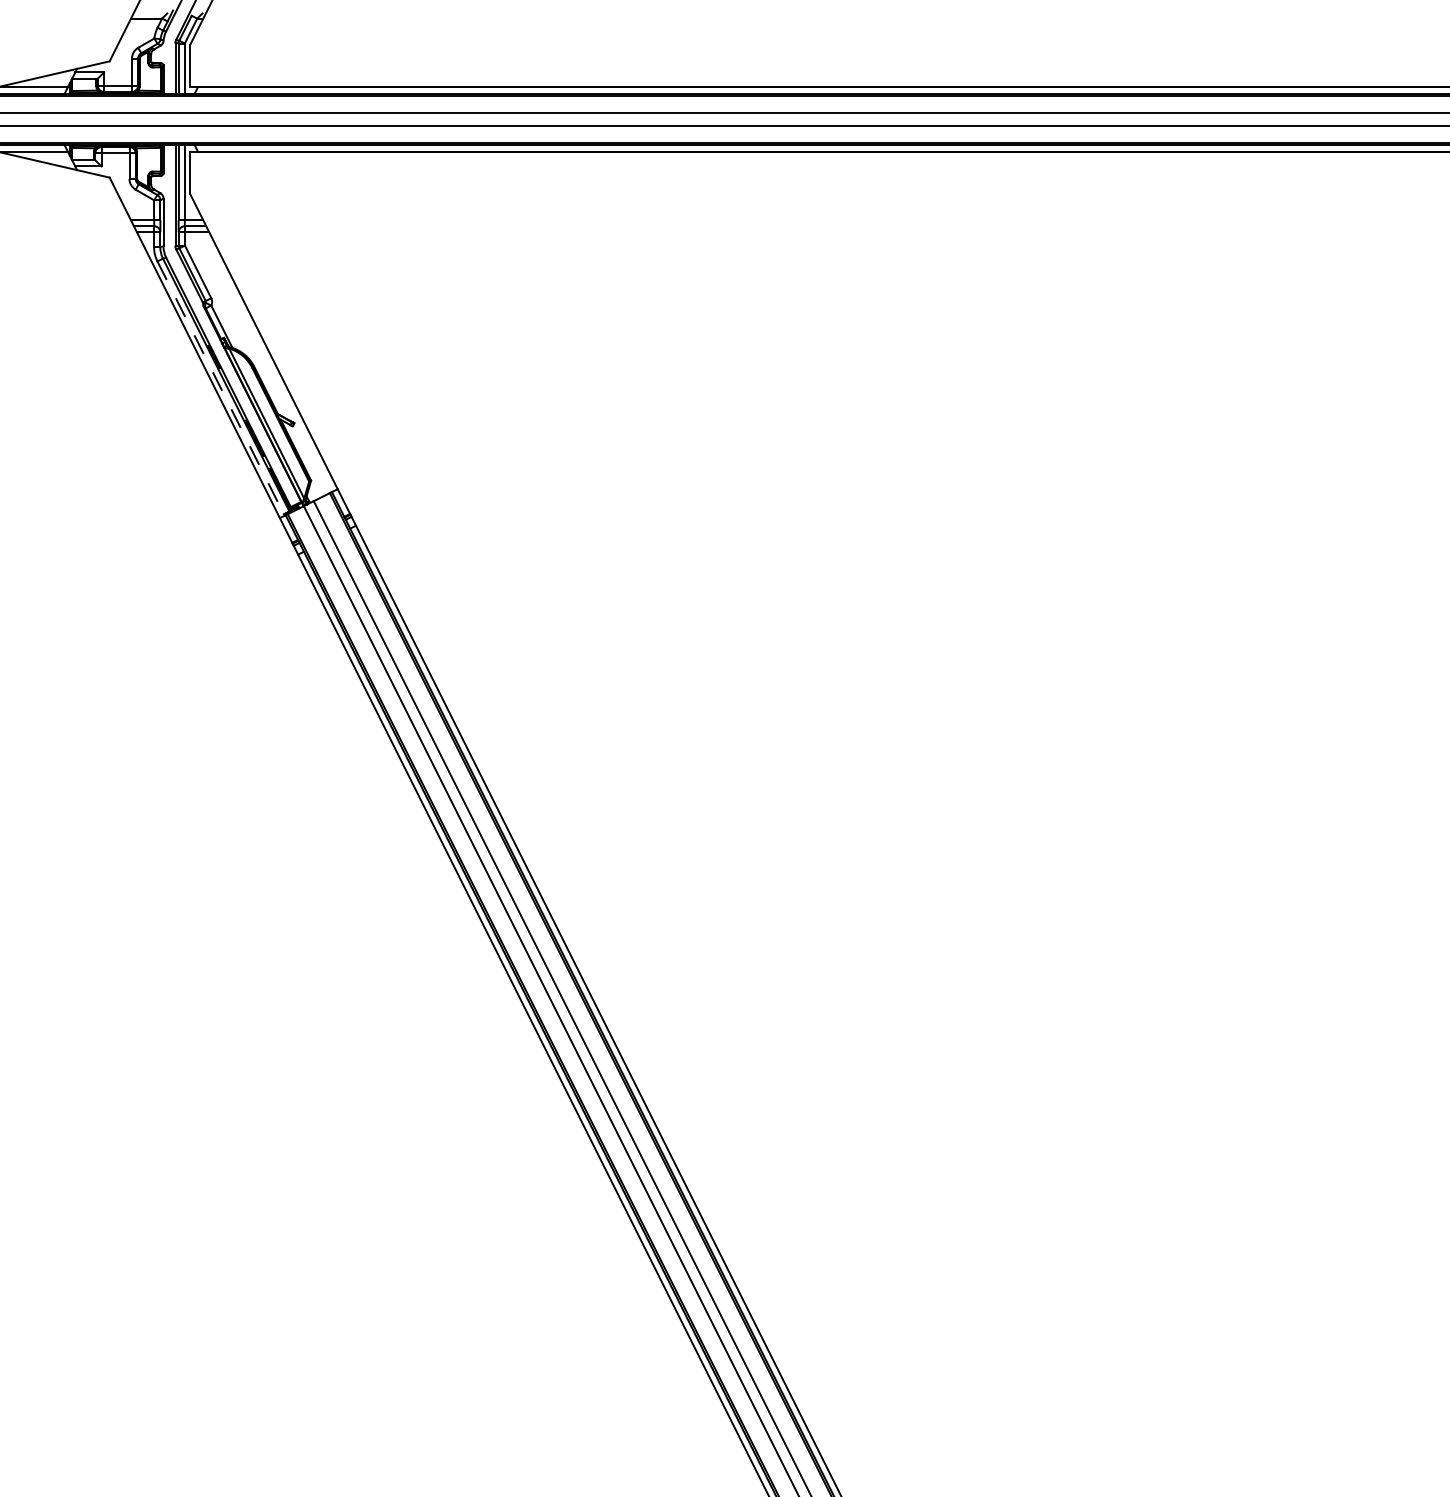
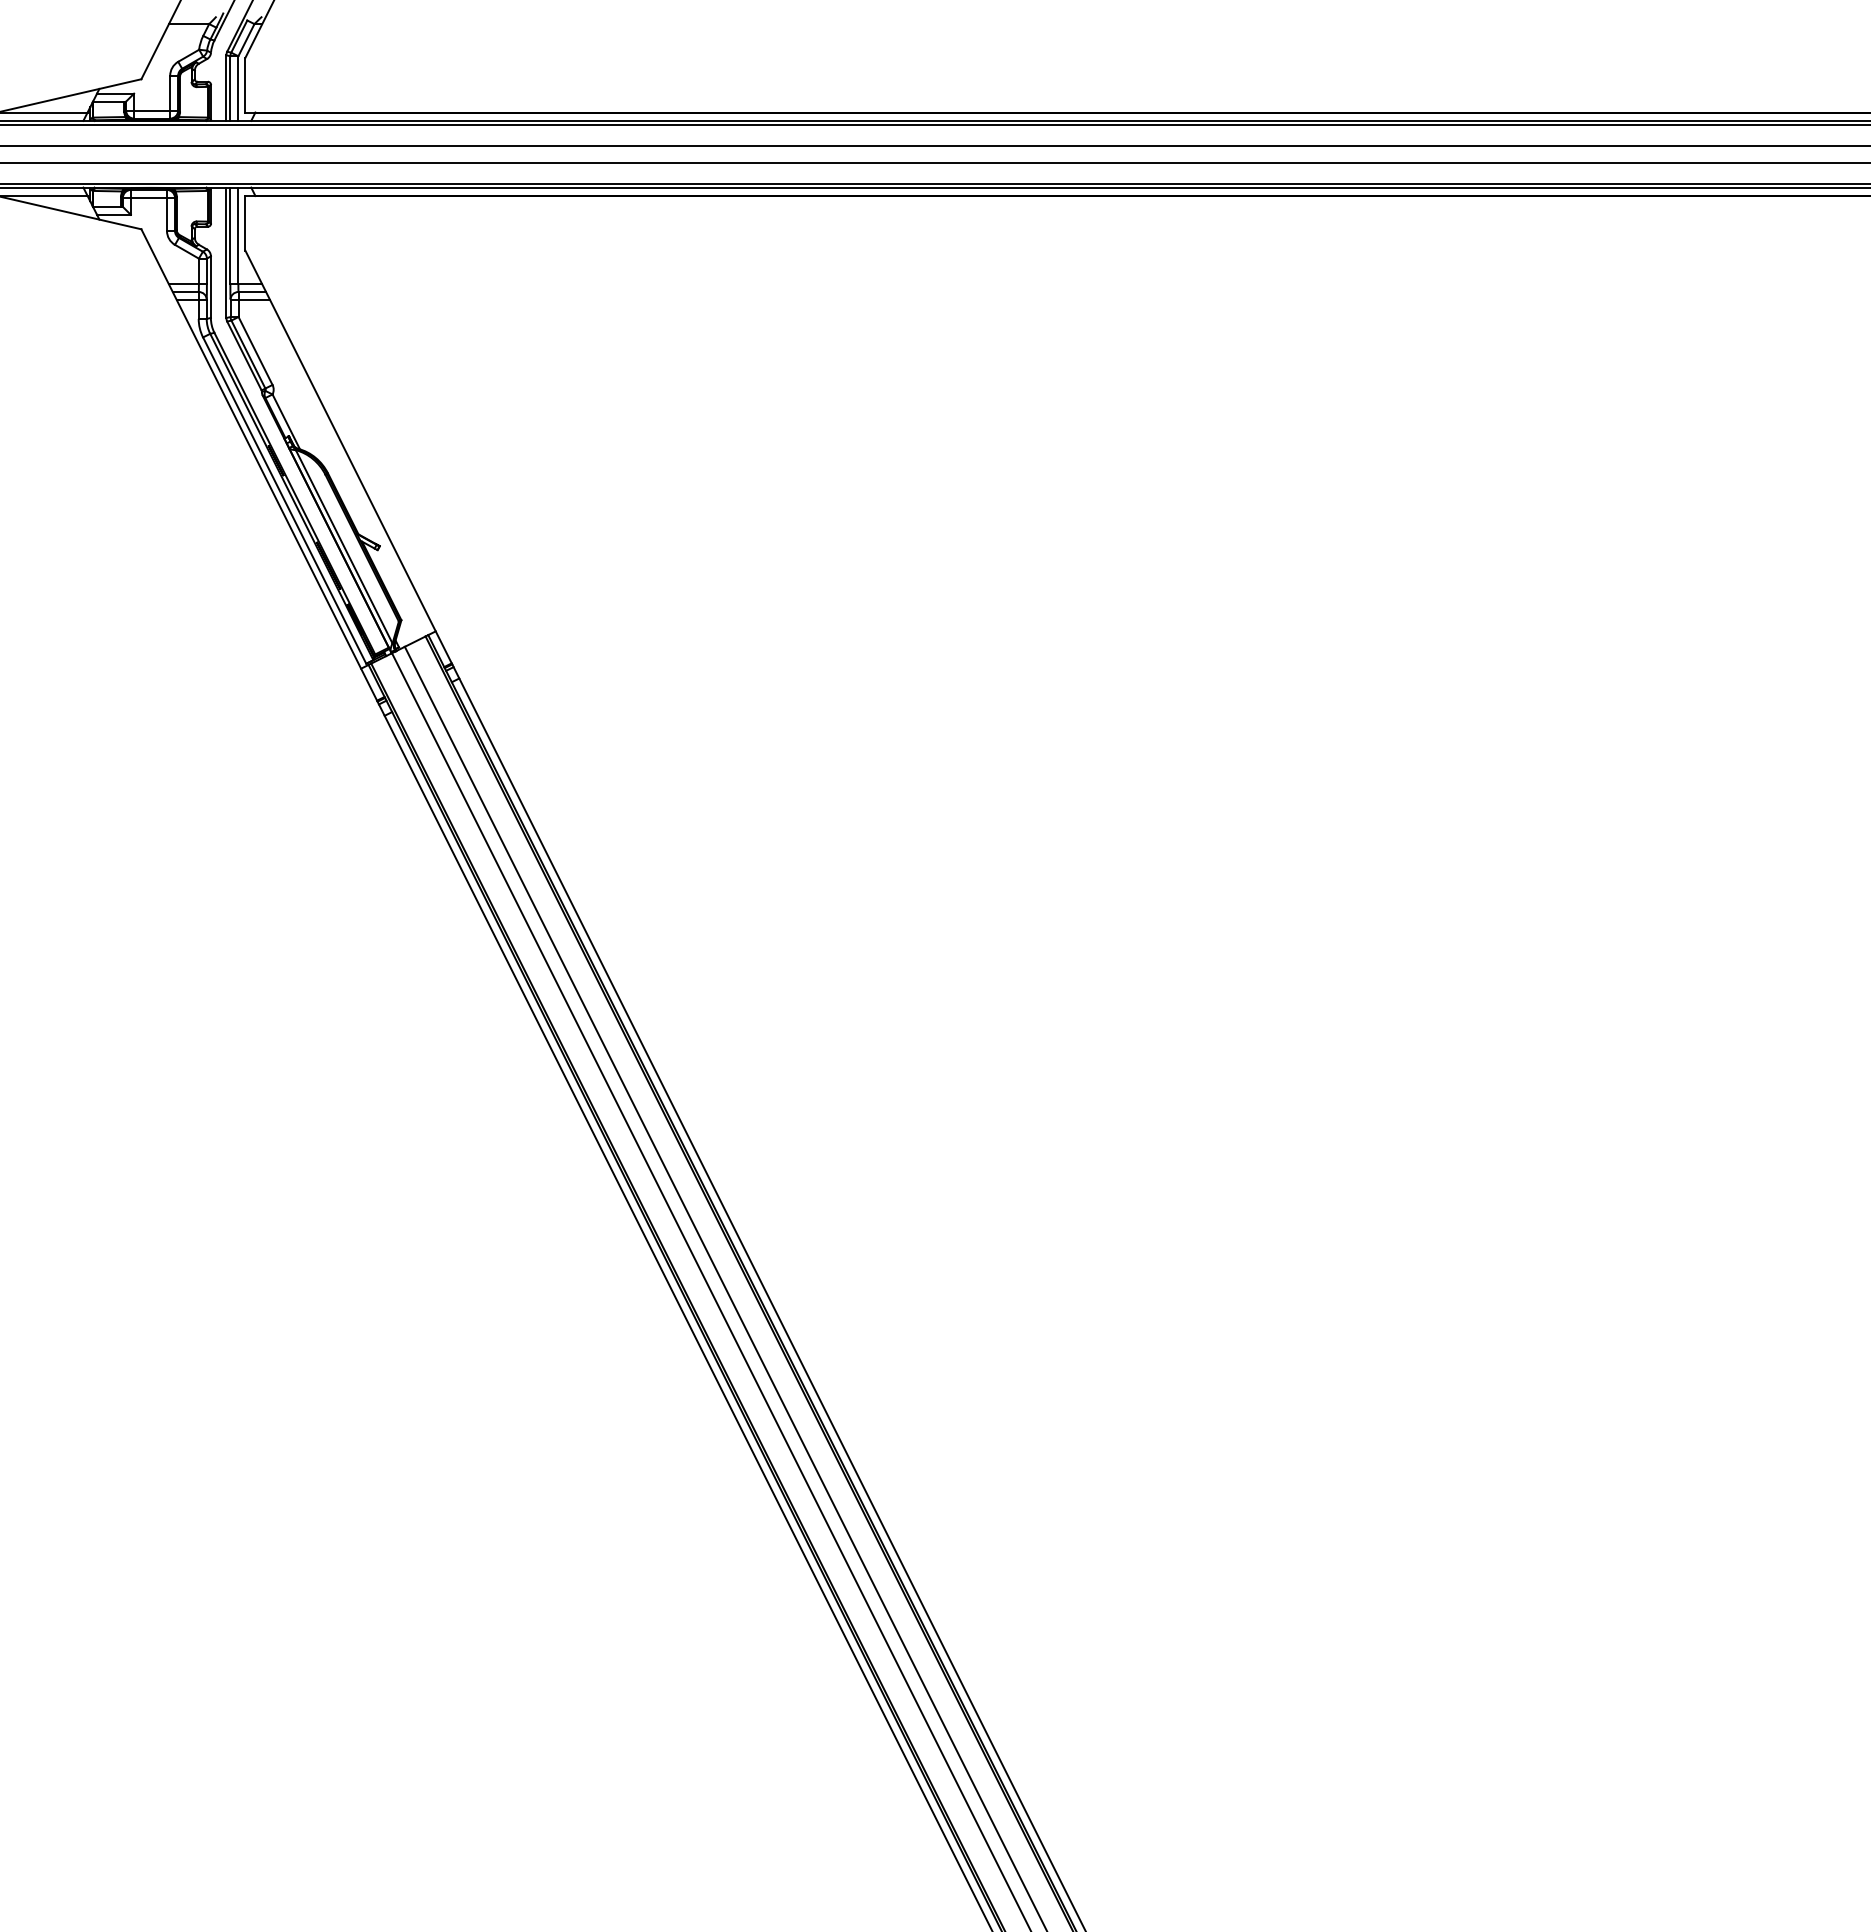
line: (220, 388) -> (284, 501), dashed -> solid

